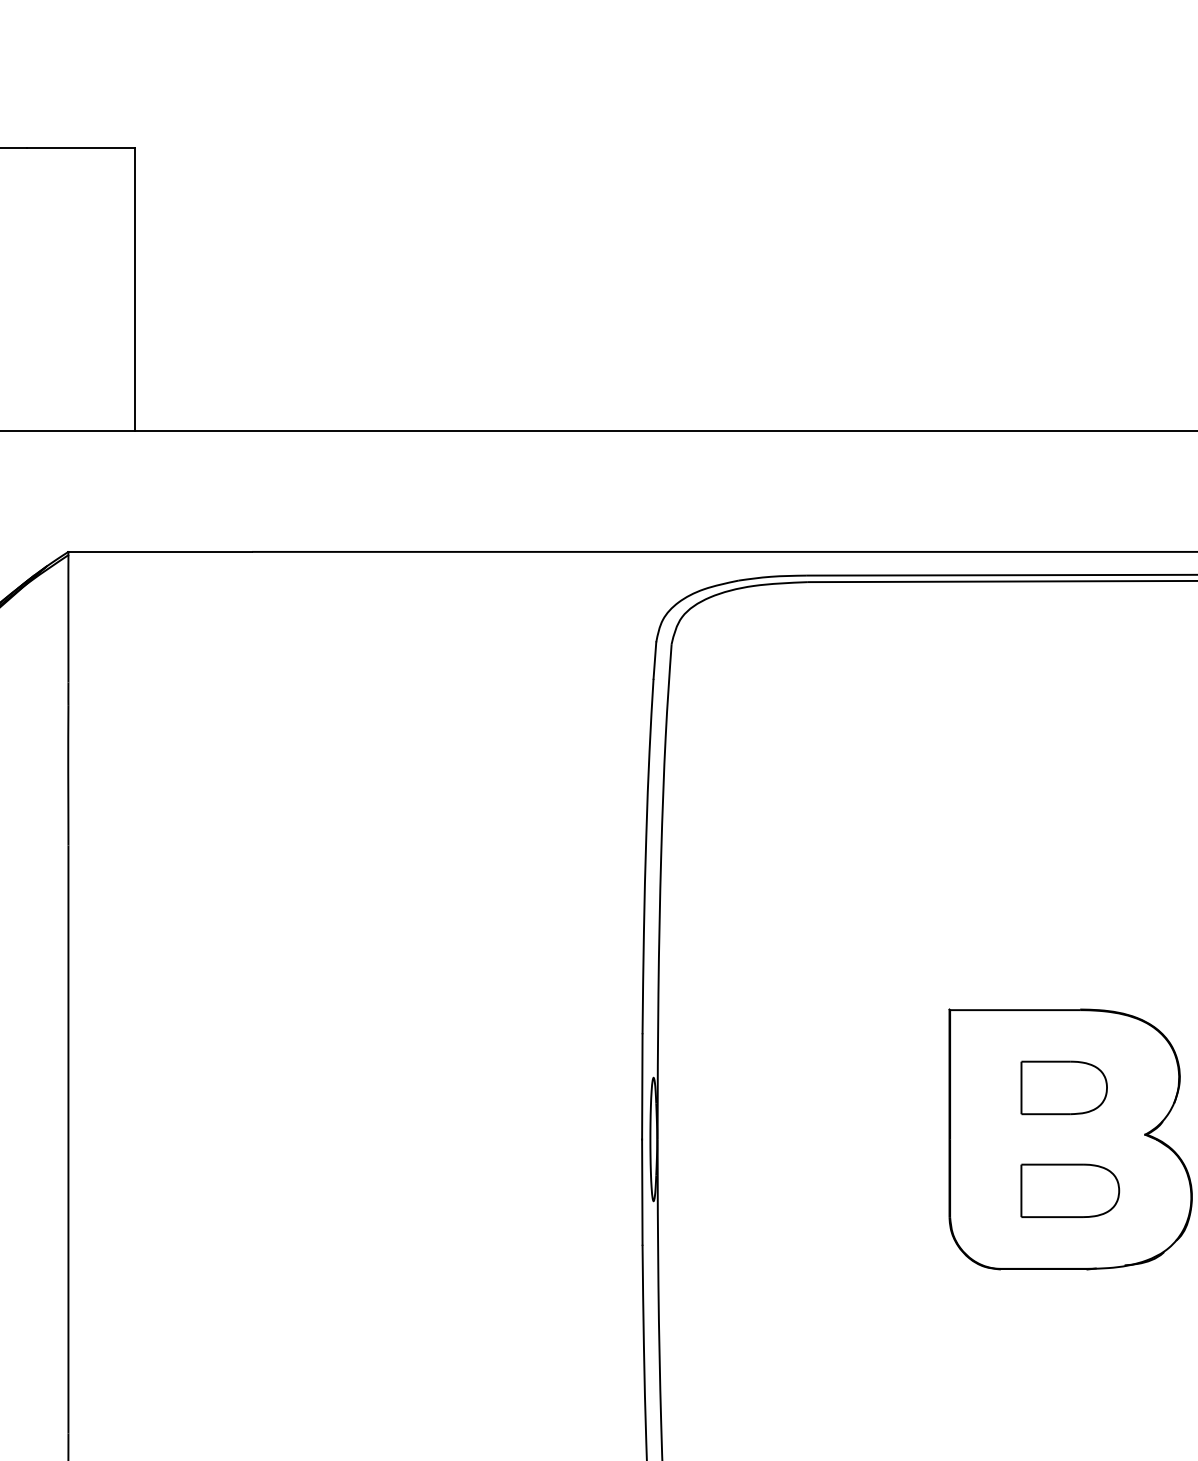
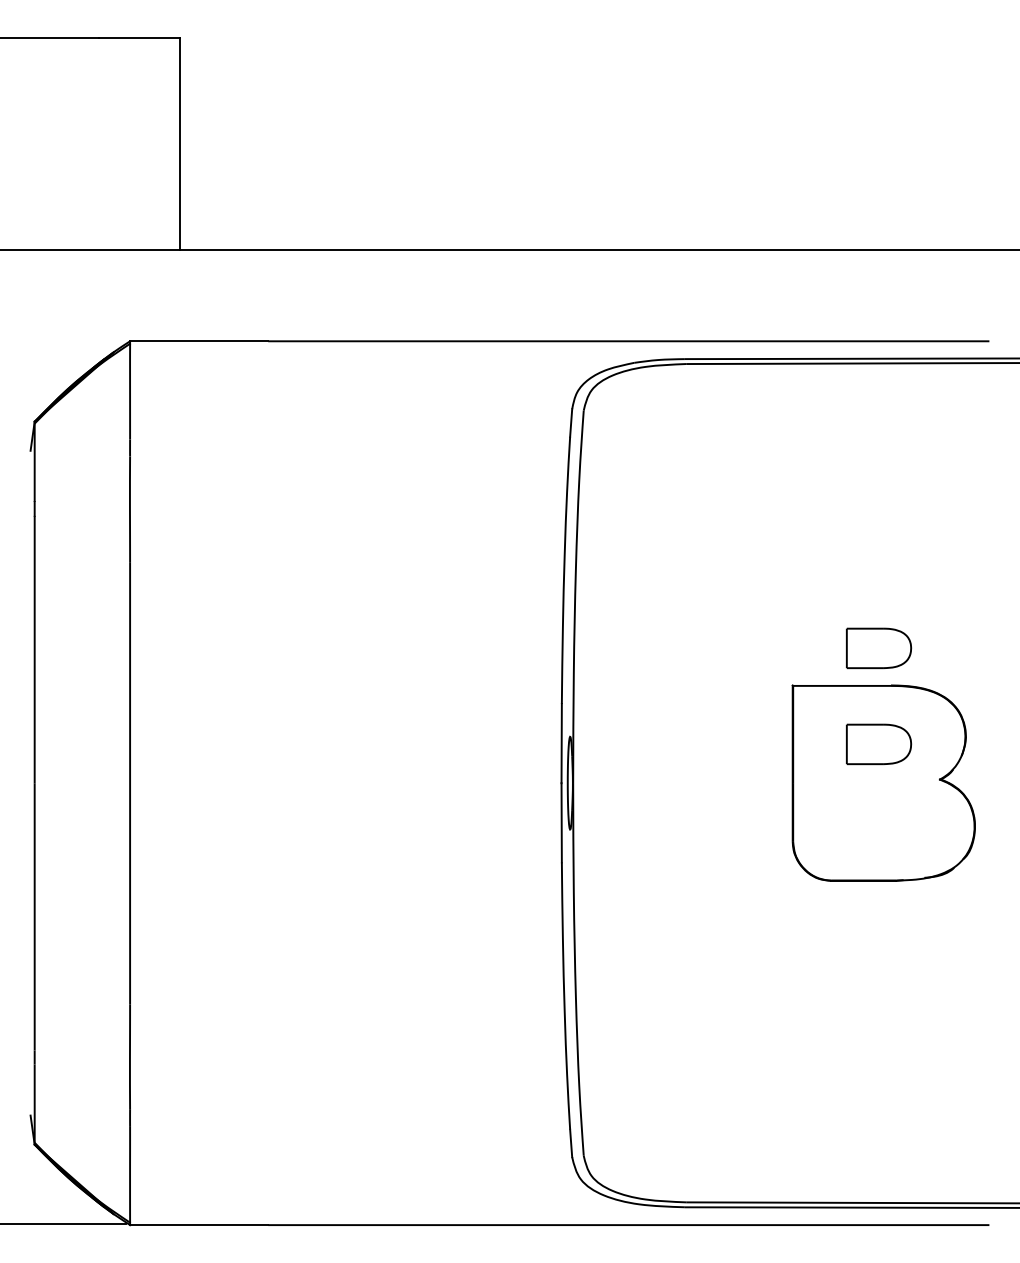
part: (1064, 960) -> (879, 648), added
part: (1070, 1190) -> (883, 821), removed

